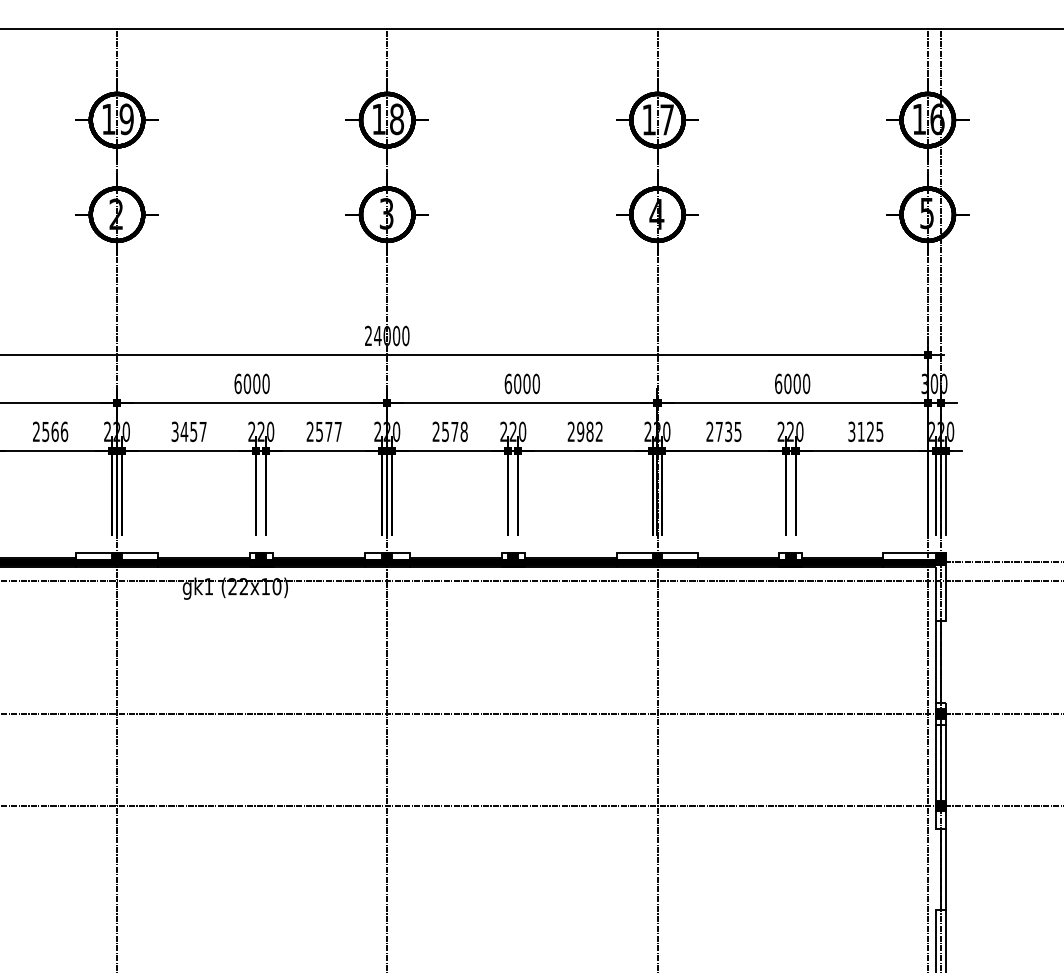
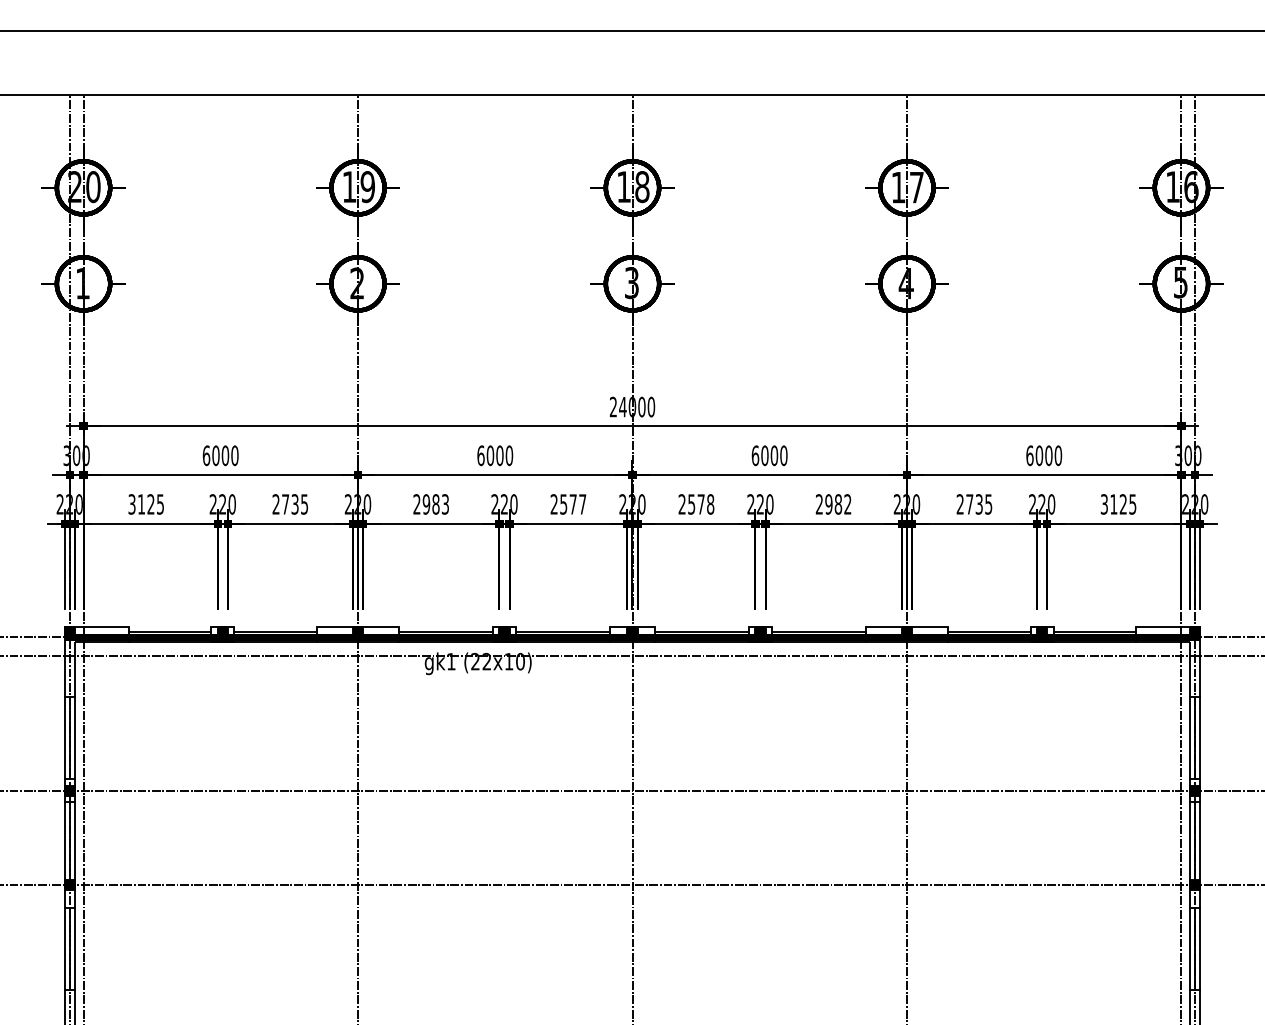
text: (55, 431) -> (295, 504), 2566 -> 2735
text: (188, 431) -> (430, 504), 3457 -> 2983
line: (946, 662) -> (1200, 738), added
line: (936, 869) -> (1190, 948), added

